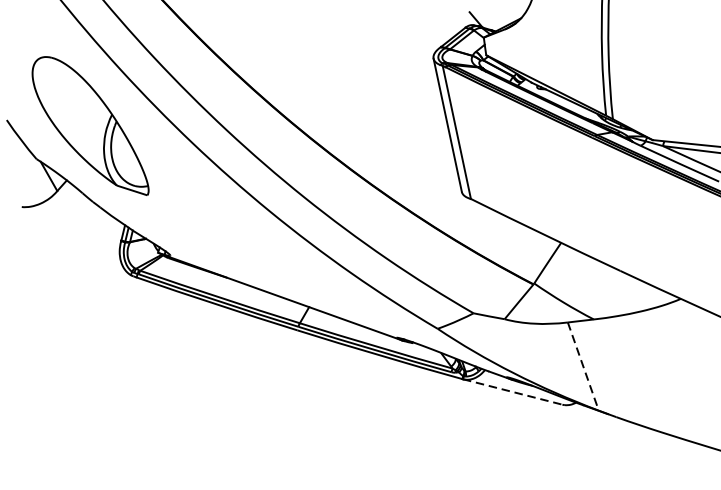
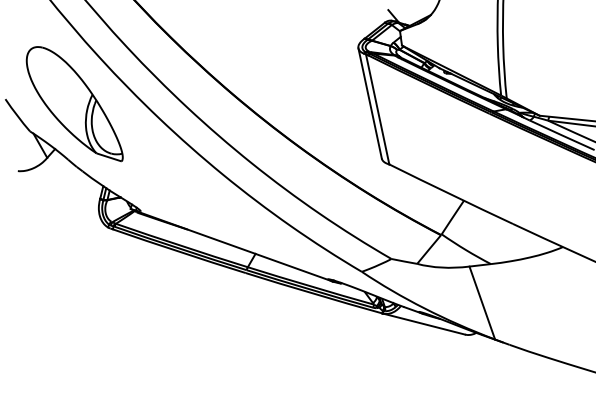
line: (583, 367) -> (482, 303), dashed -> solid
line: (513, 392) -> (424, 324), dashed -> solid

